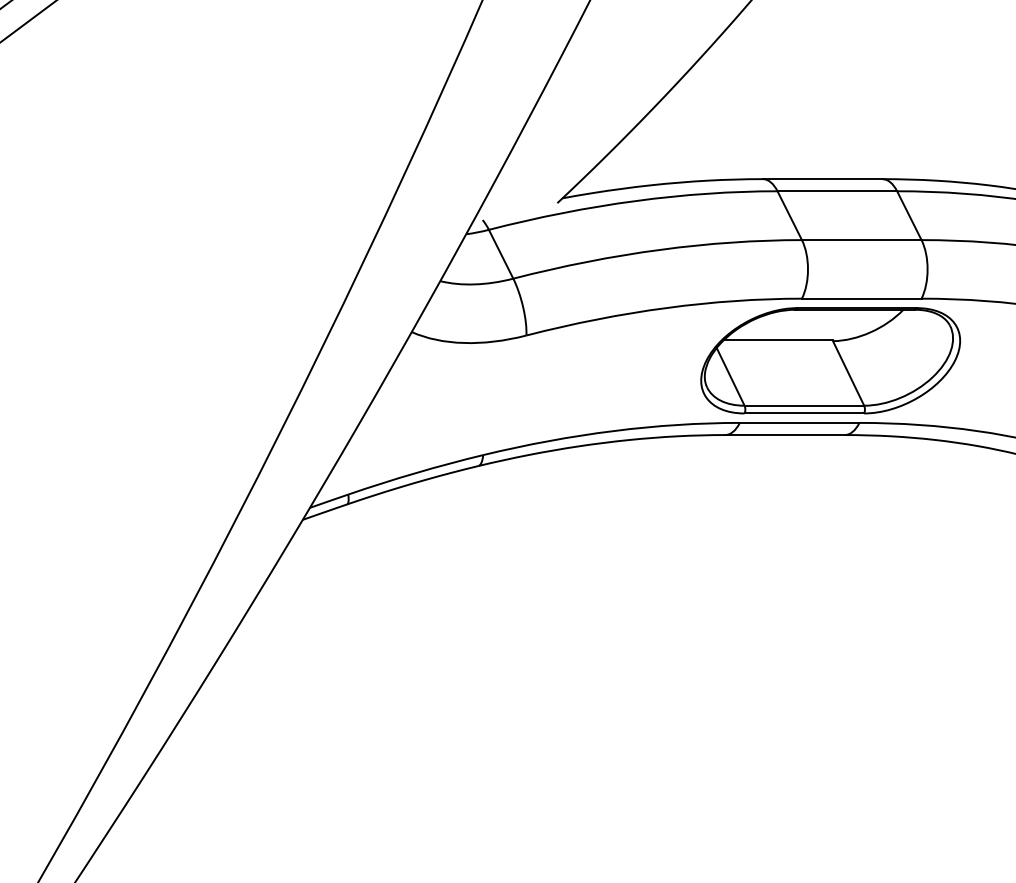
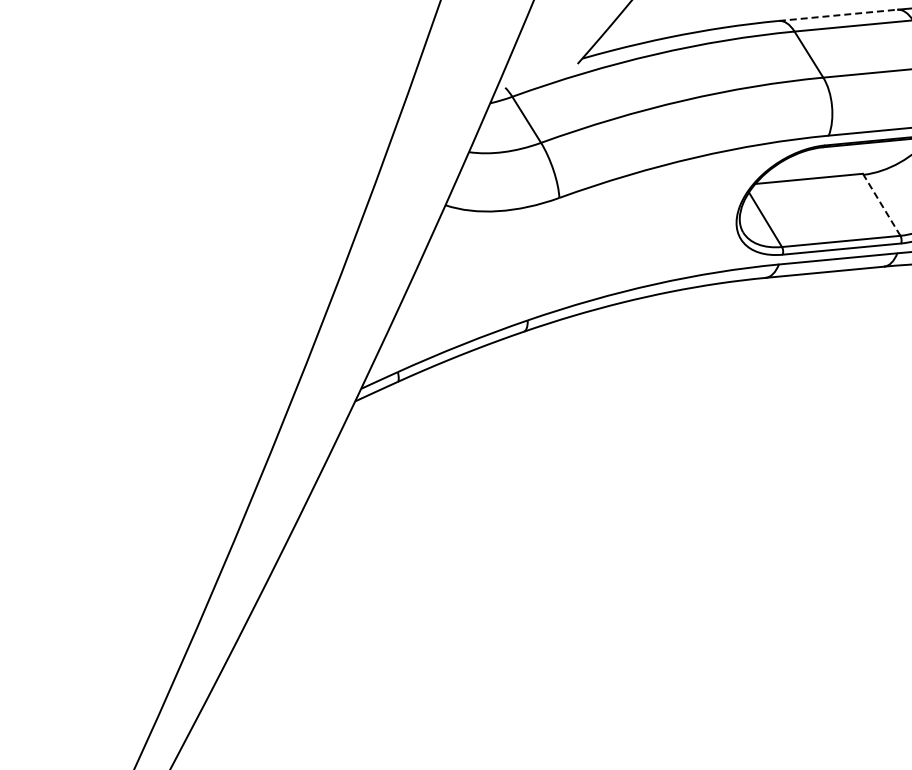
line: (822, 179) -> (837, 15), solid -> dashed
line: (848, 373) -> (881, 205), solid -> dashed

